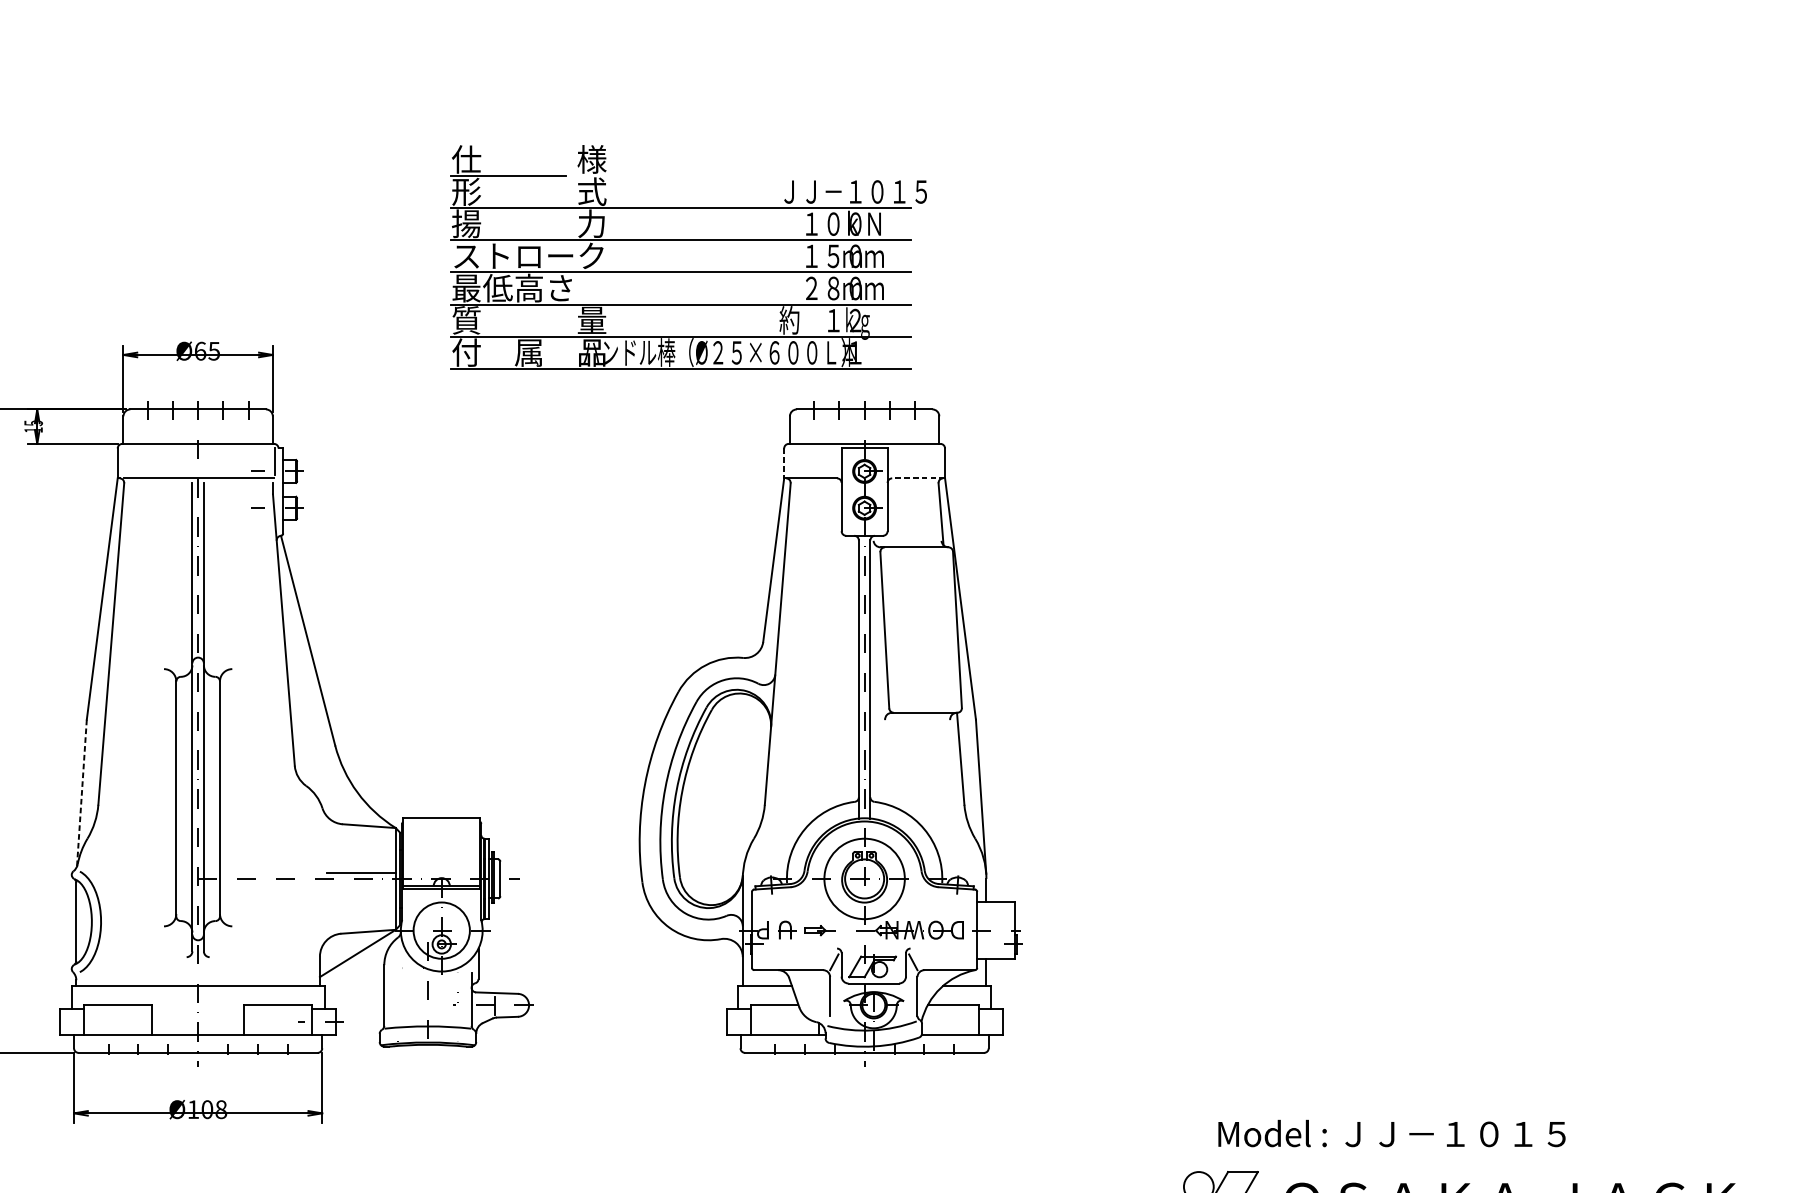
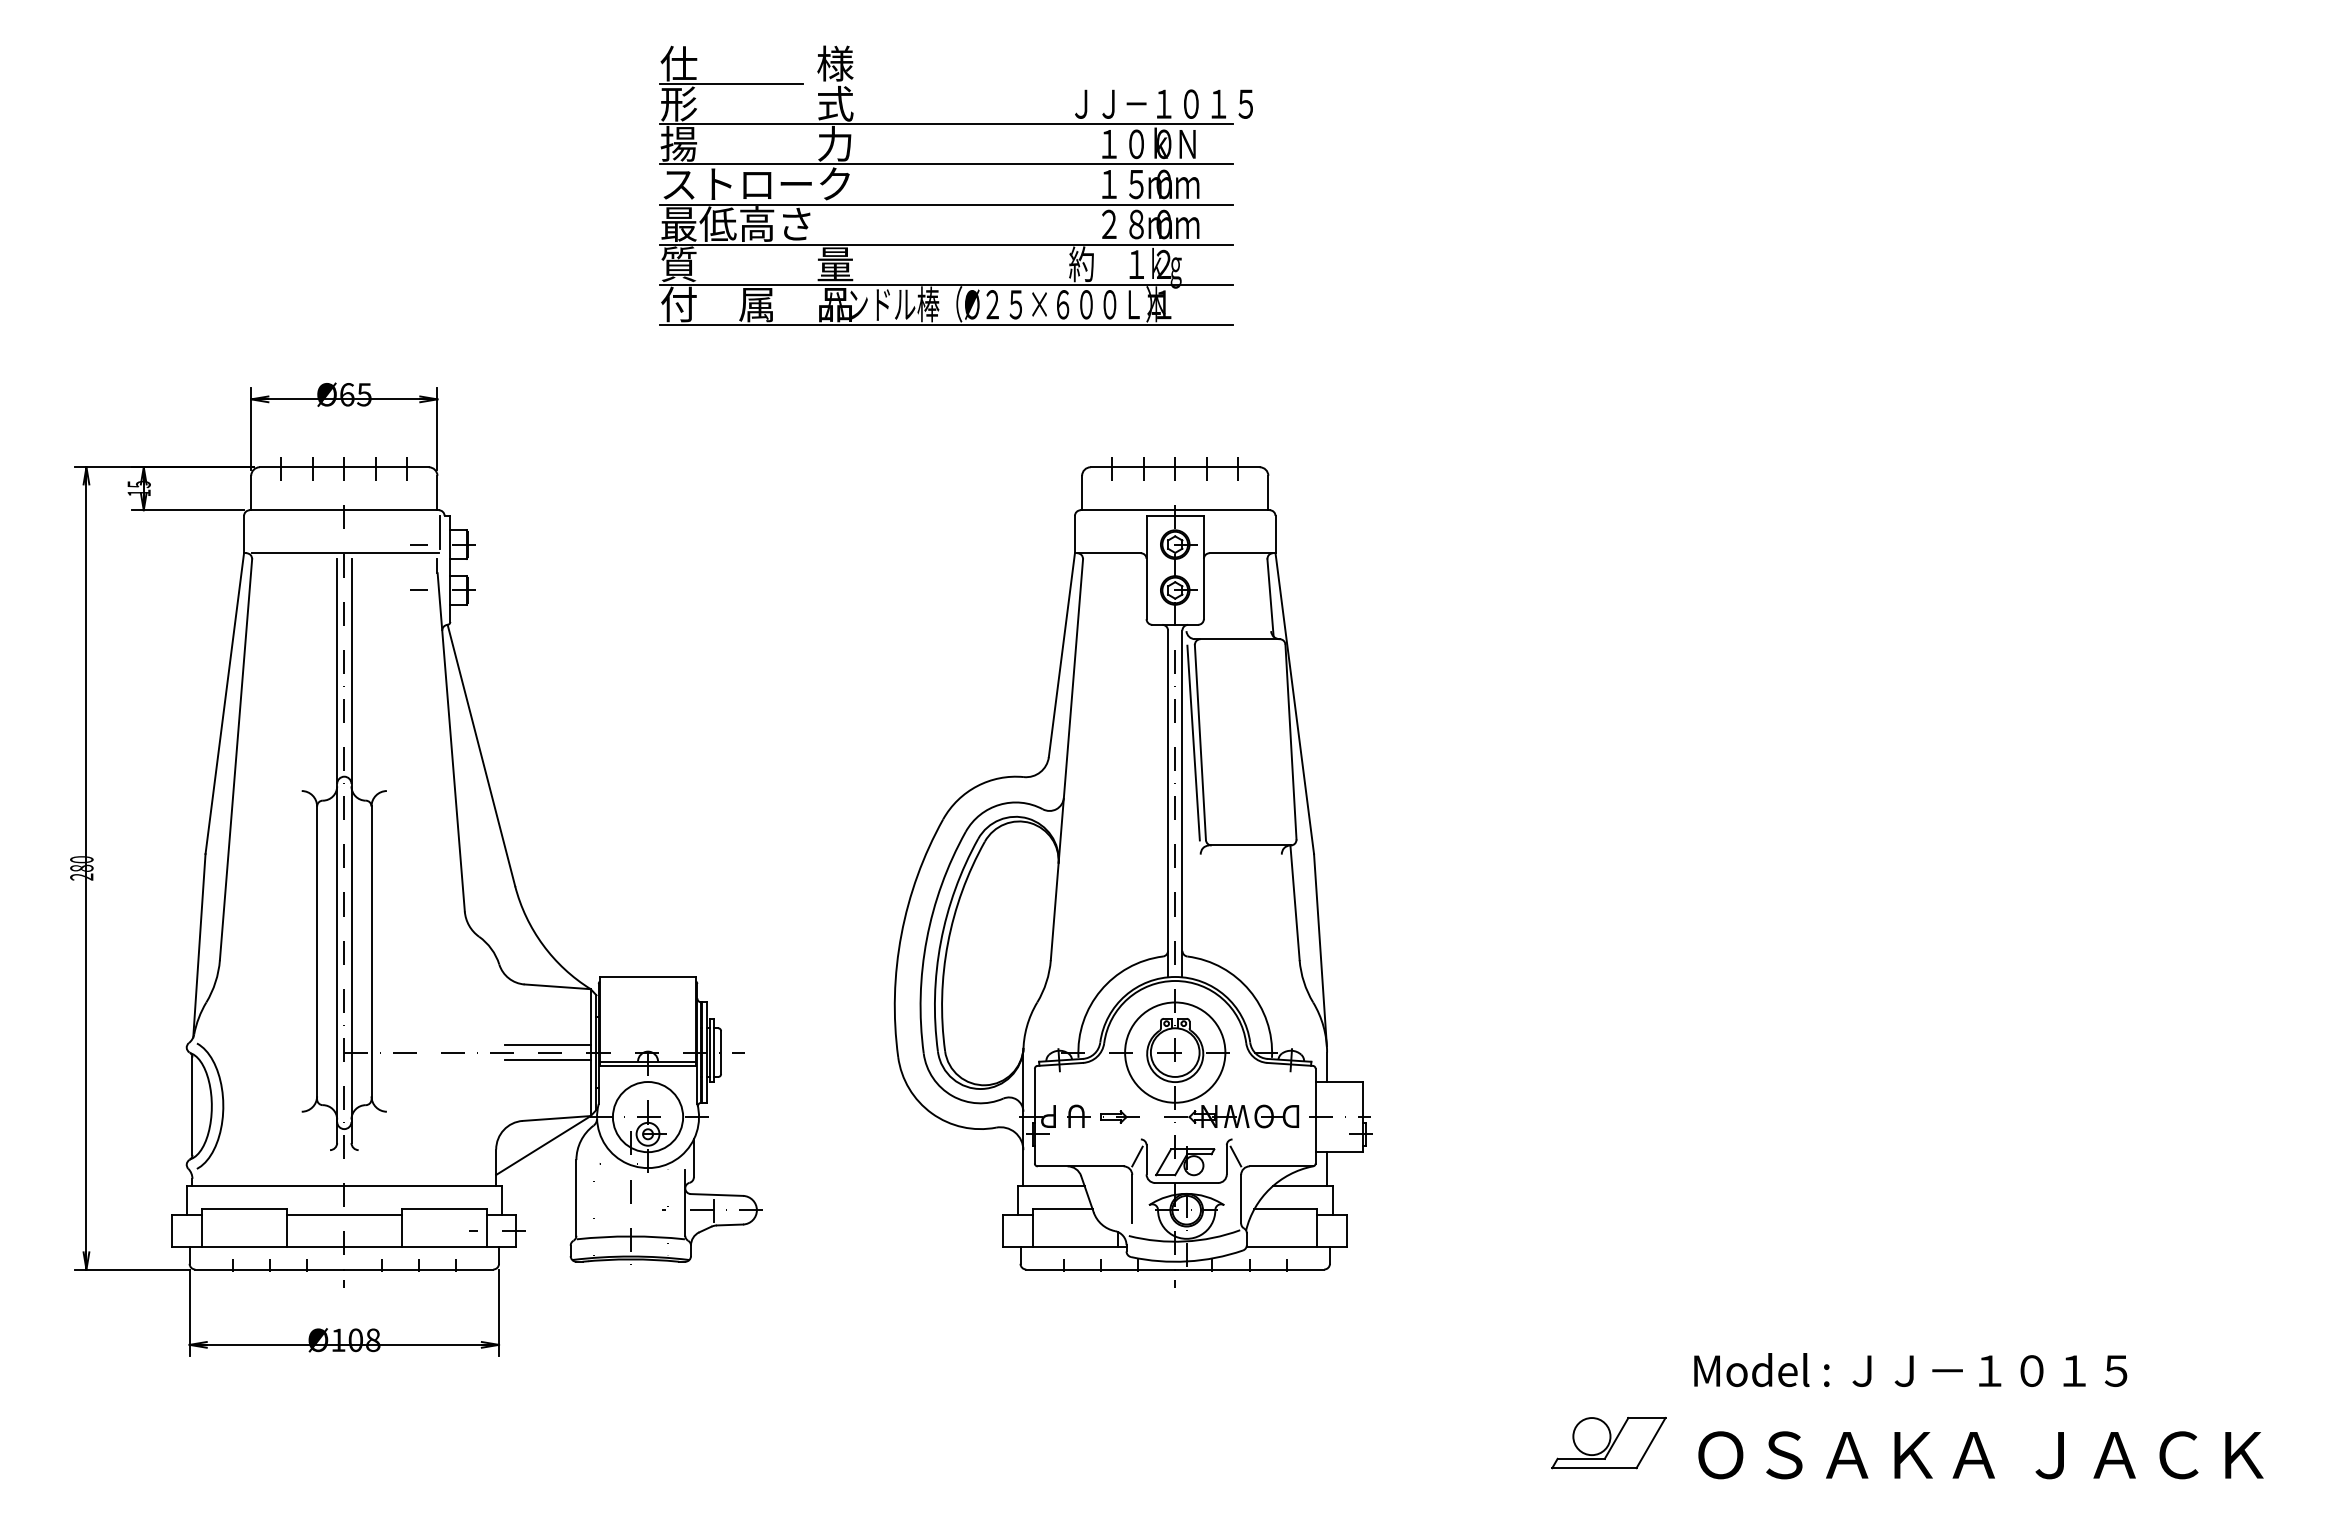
part: (688, 272) -> (955, 204), moved
line: (783, 463) -> (1074, 534), dashed -> solid
line: (918, 478) -> (1242, 553), dashed -> solid
line: (879, 630) -> (1193, 742), added
line: (81, 793) -> (199, 945), dashed -> solid
line: (361, 884) -> (547, 1059), added
line: (198, 1009) -> (344, 1215), added
text: (1391, 1133) -> (1910, 1370), moved

